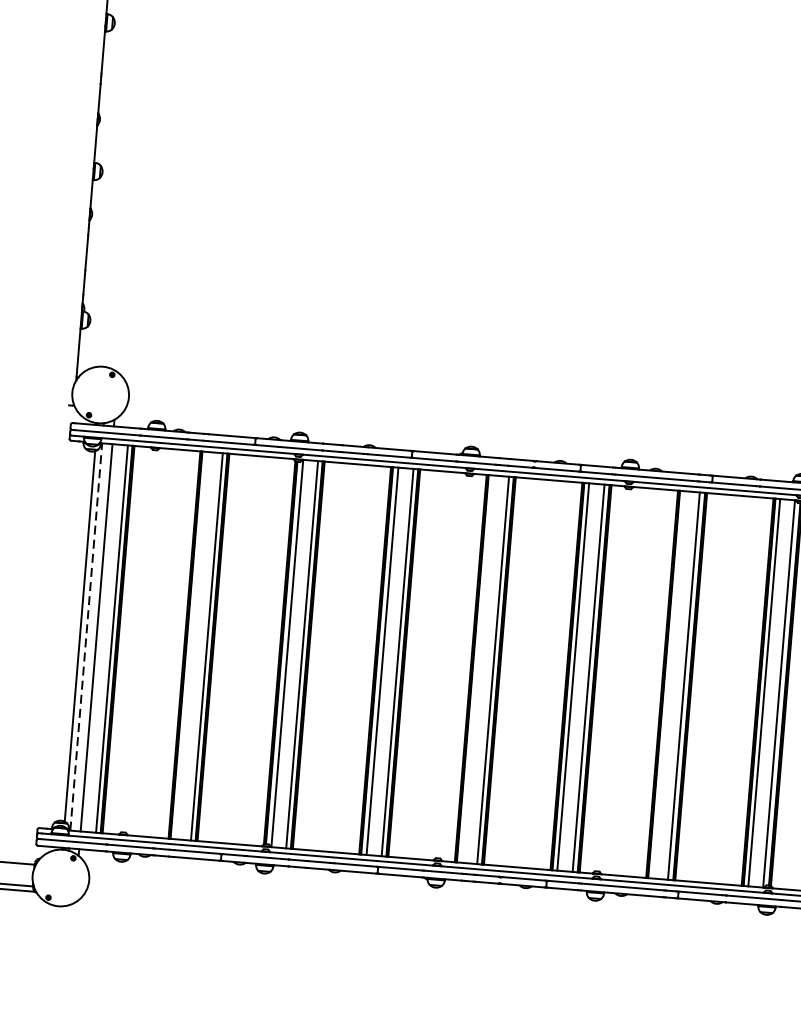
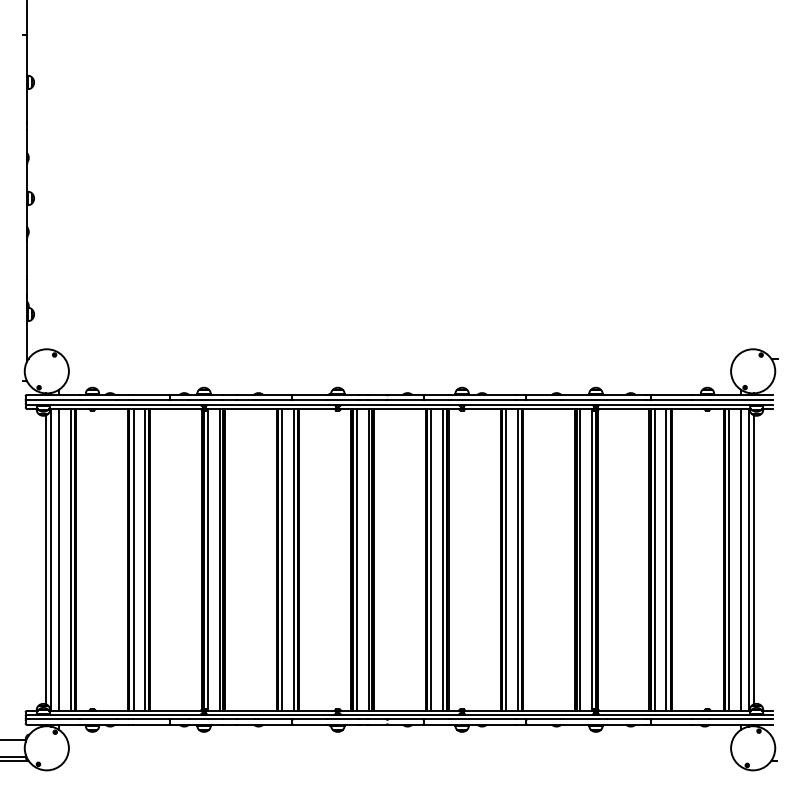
line: (86, 636) -> (51, 559), dashed -> solid
line: (191, 645) -> (133, 559), added
line: (477, 668) -> (356, 559), added
line: (668, 684) -> (505, 559), added

